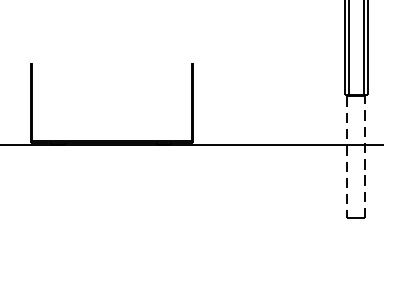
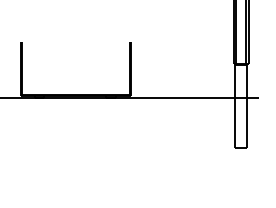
line: (364, 156) -> (246, 105), dashed -> solid
line: (346, 157) -> (234, 106), dashed -> solid

